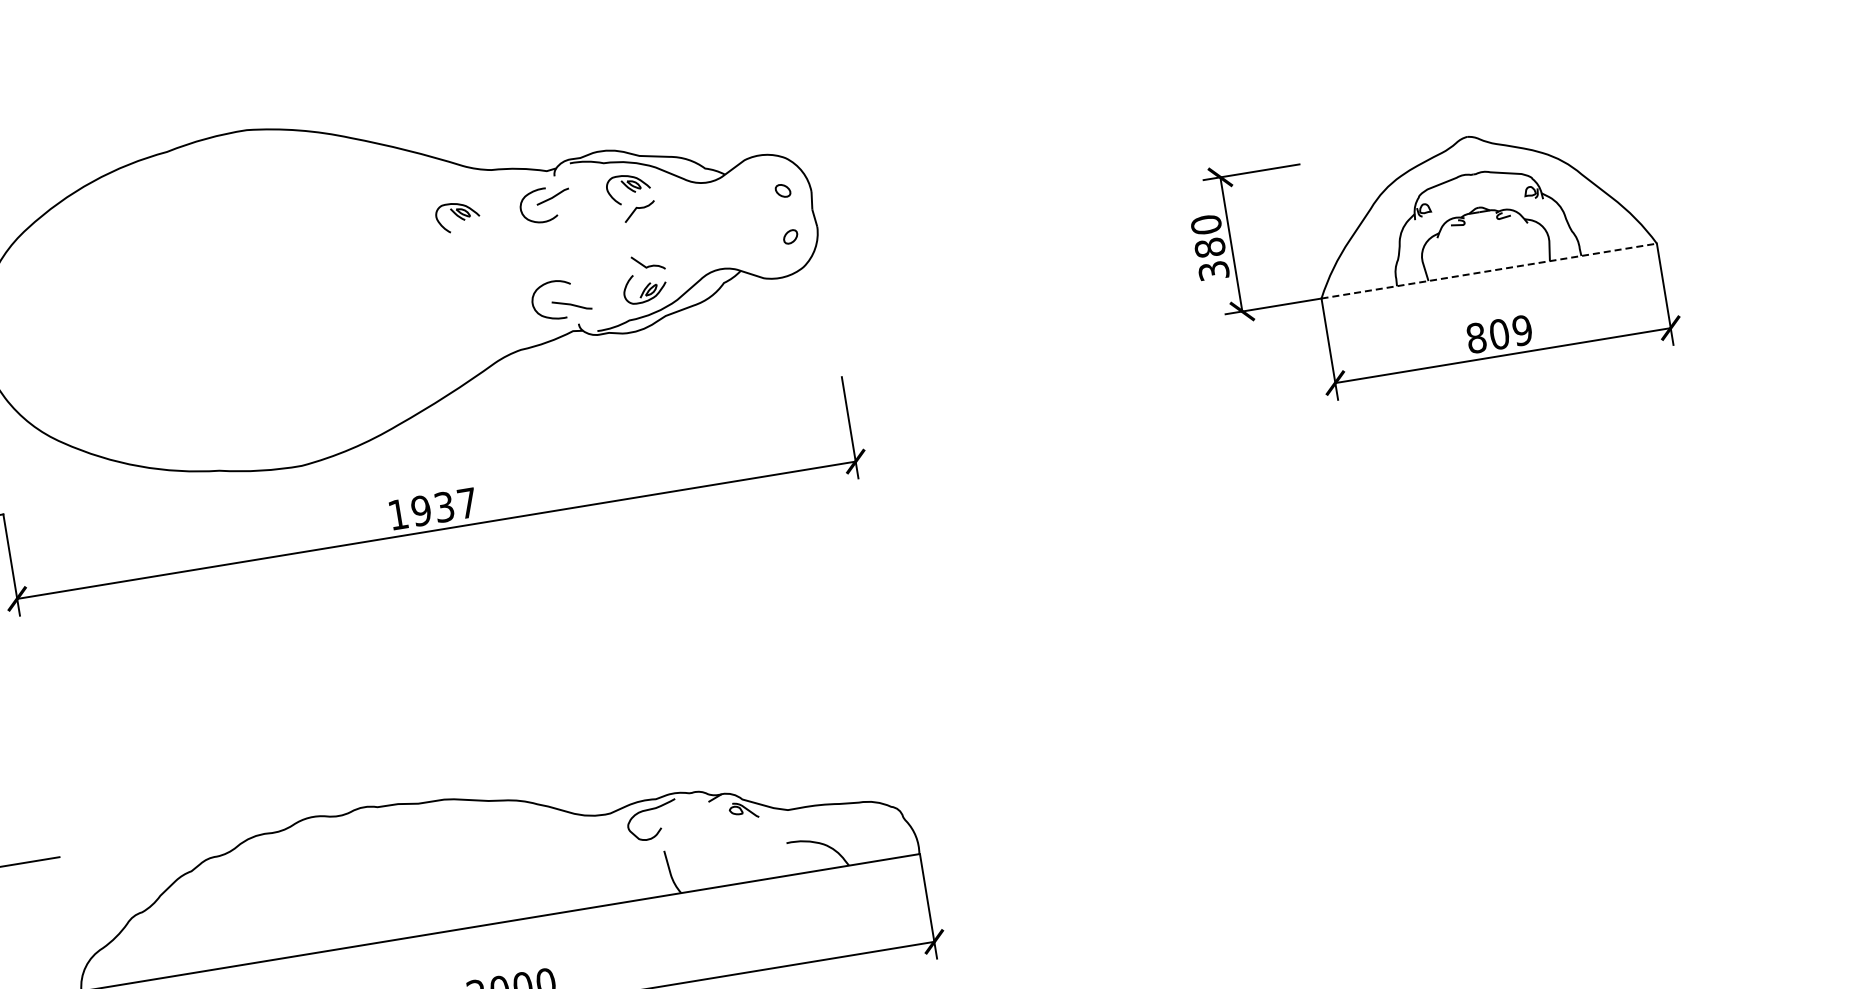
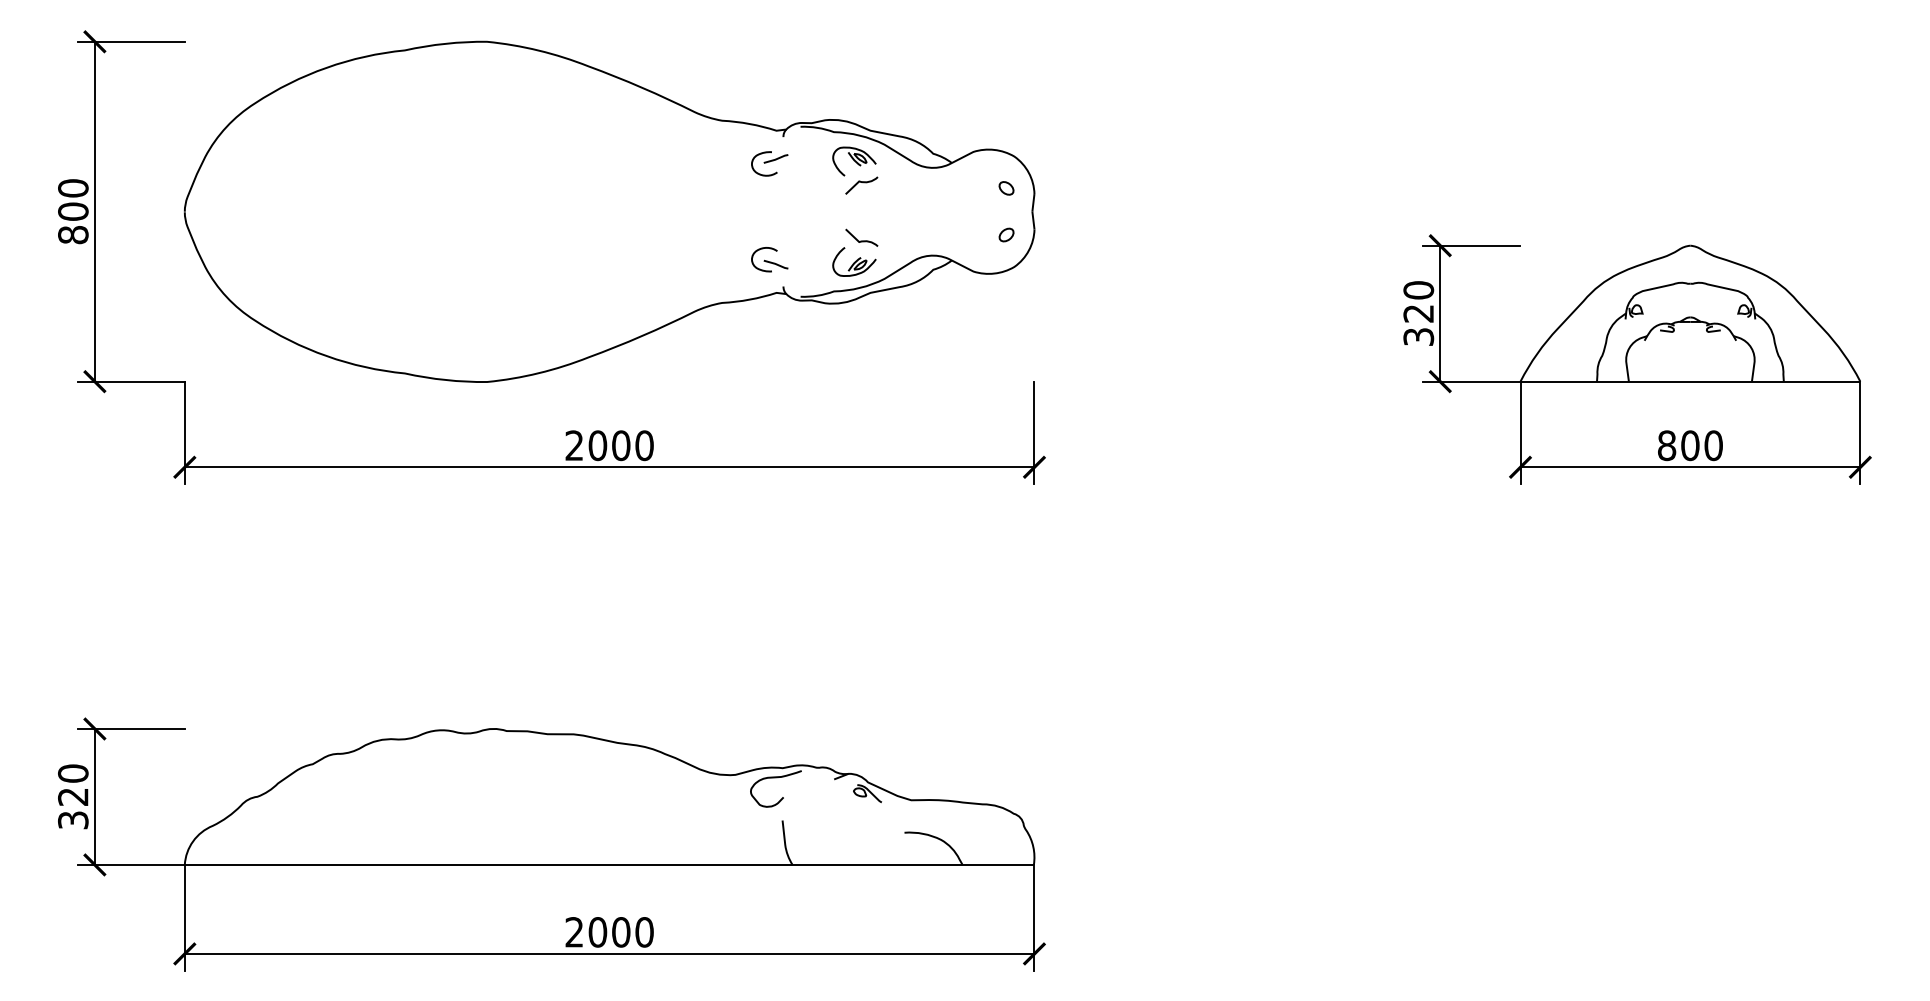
part: (545, 204) -> (769, 163), size x0.71
part: (457, 216) -> (681, 161), removed
text: (1209, 247) -> (1418, 313), 380 -> 320
line: (1489, 270) -> (1690, 381), dashed -> solid
part: (560, 299) -> (769, 259), size x0.62
text: (1522, 330) -> (1713, 445), 809 -> 800
text: (432, 508) -> (609, 445), 1937 -> 2000

